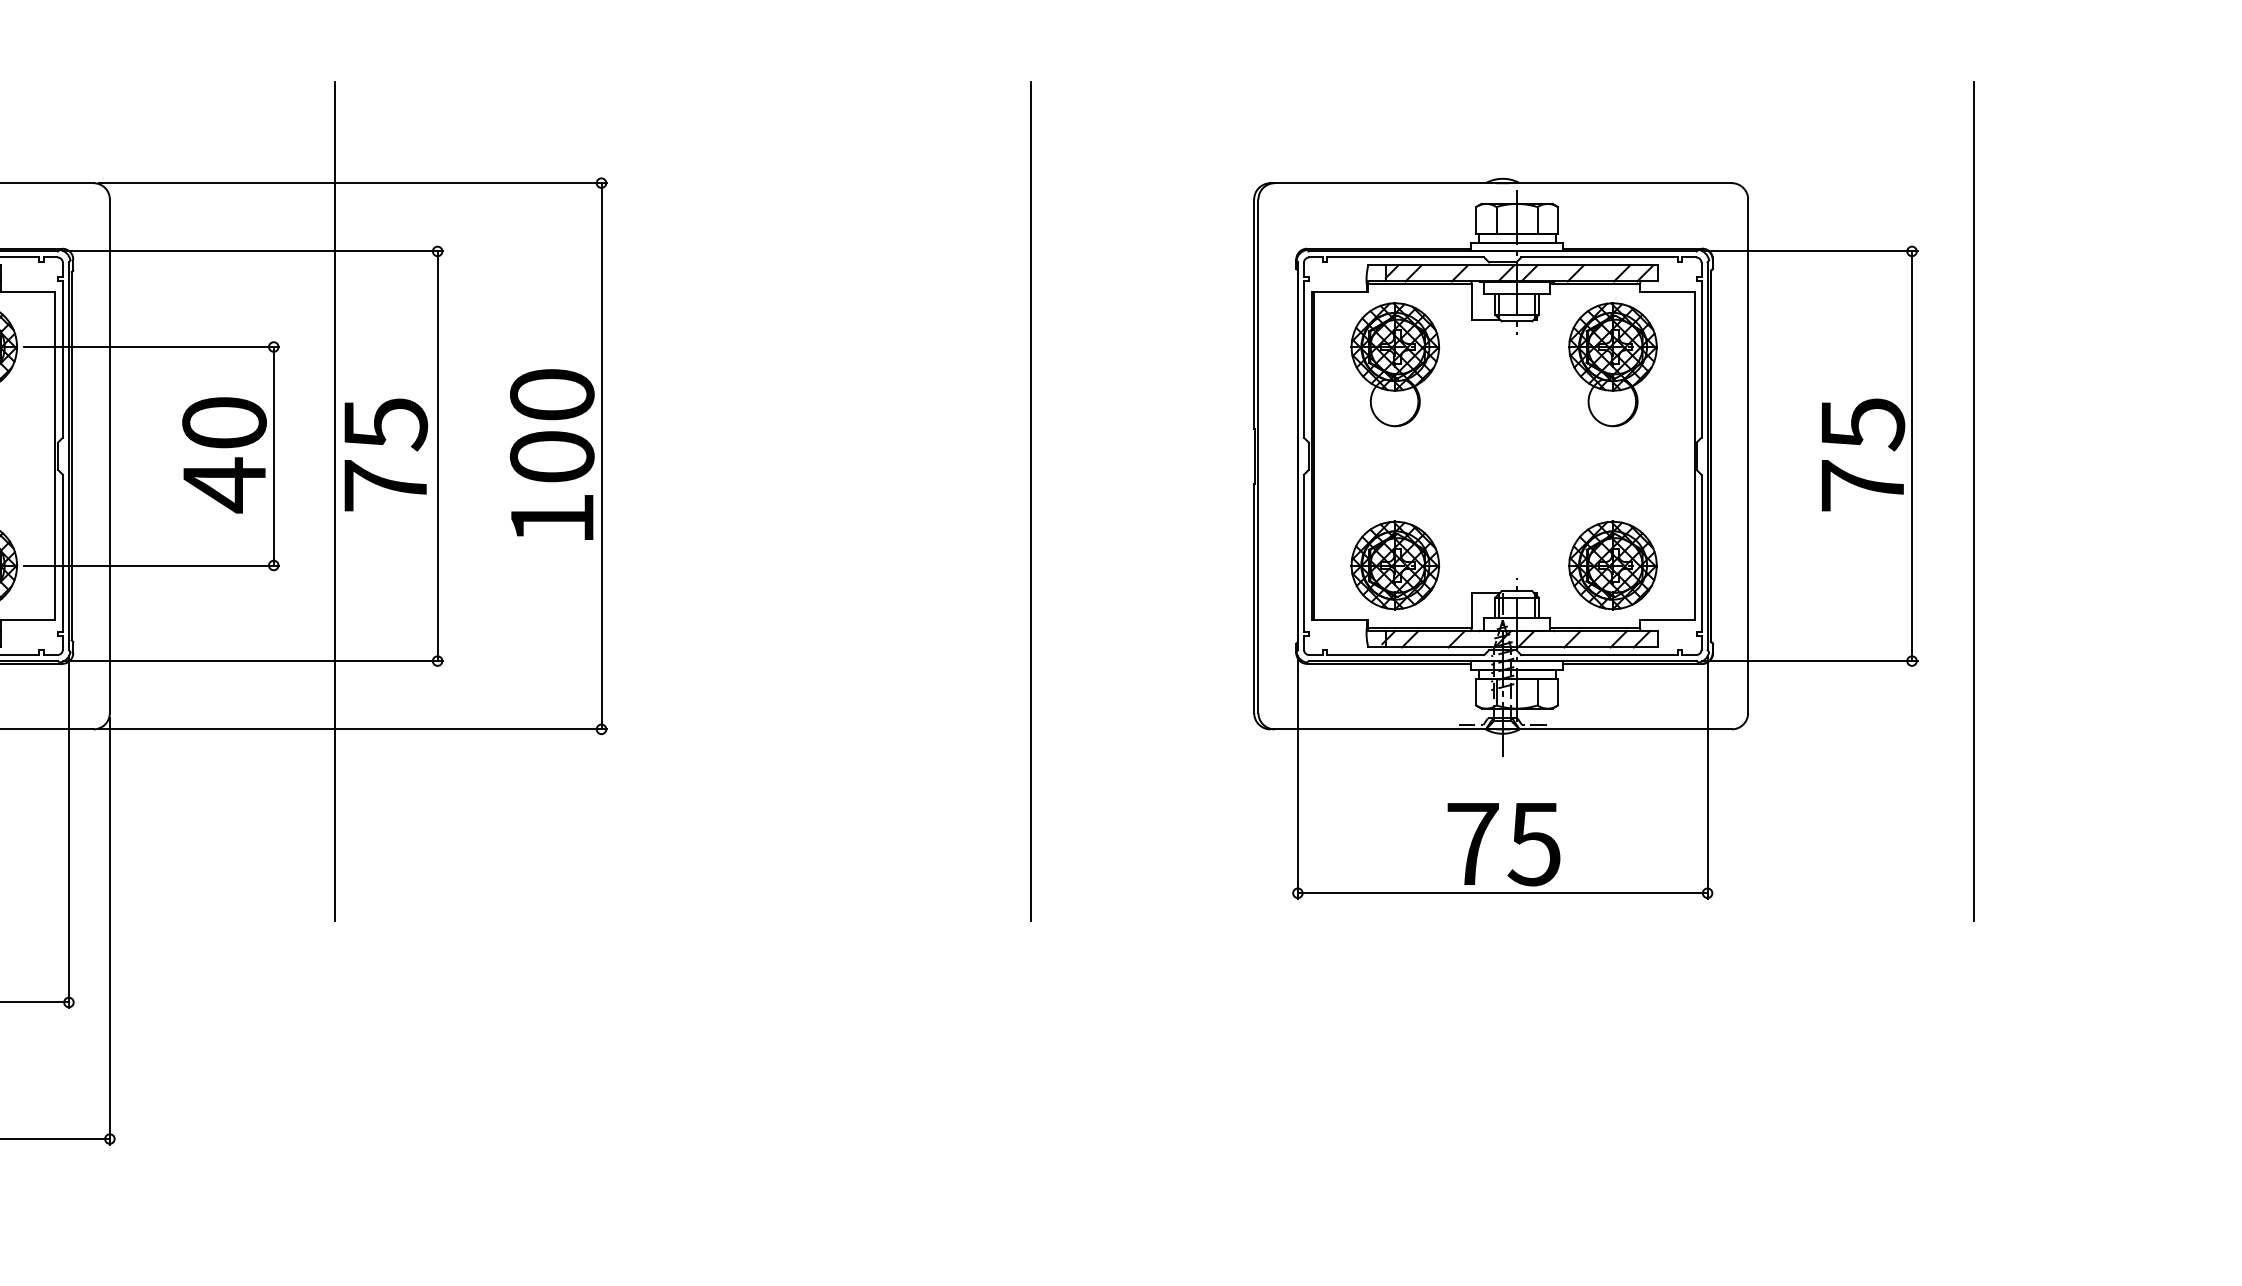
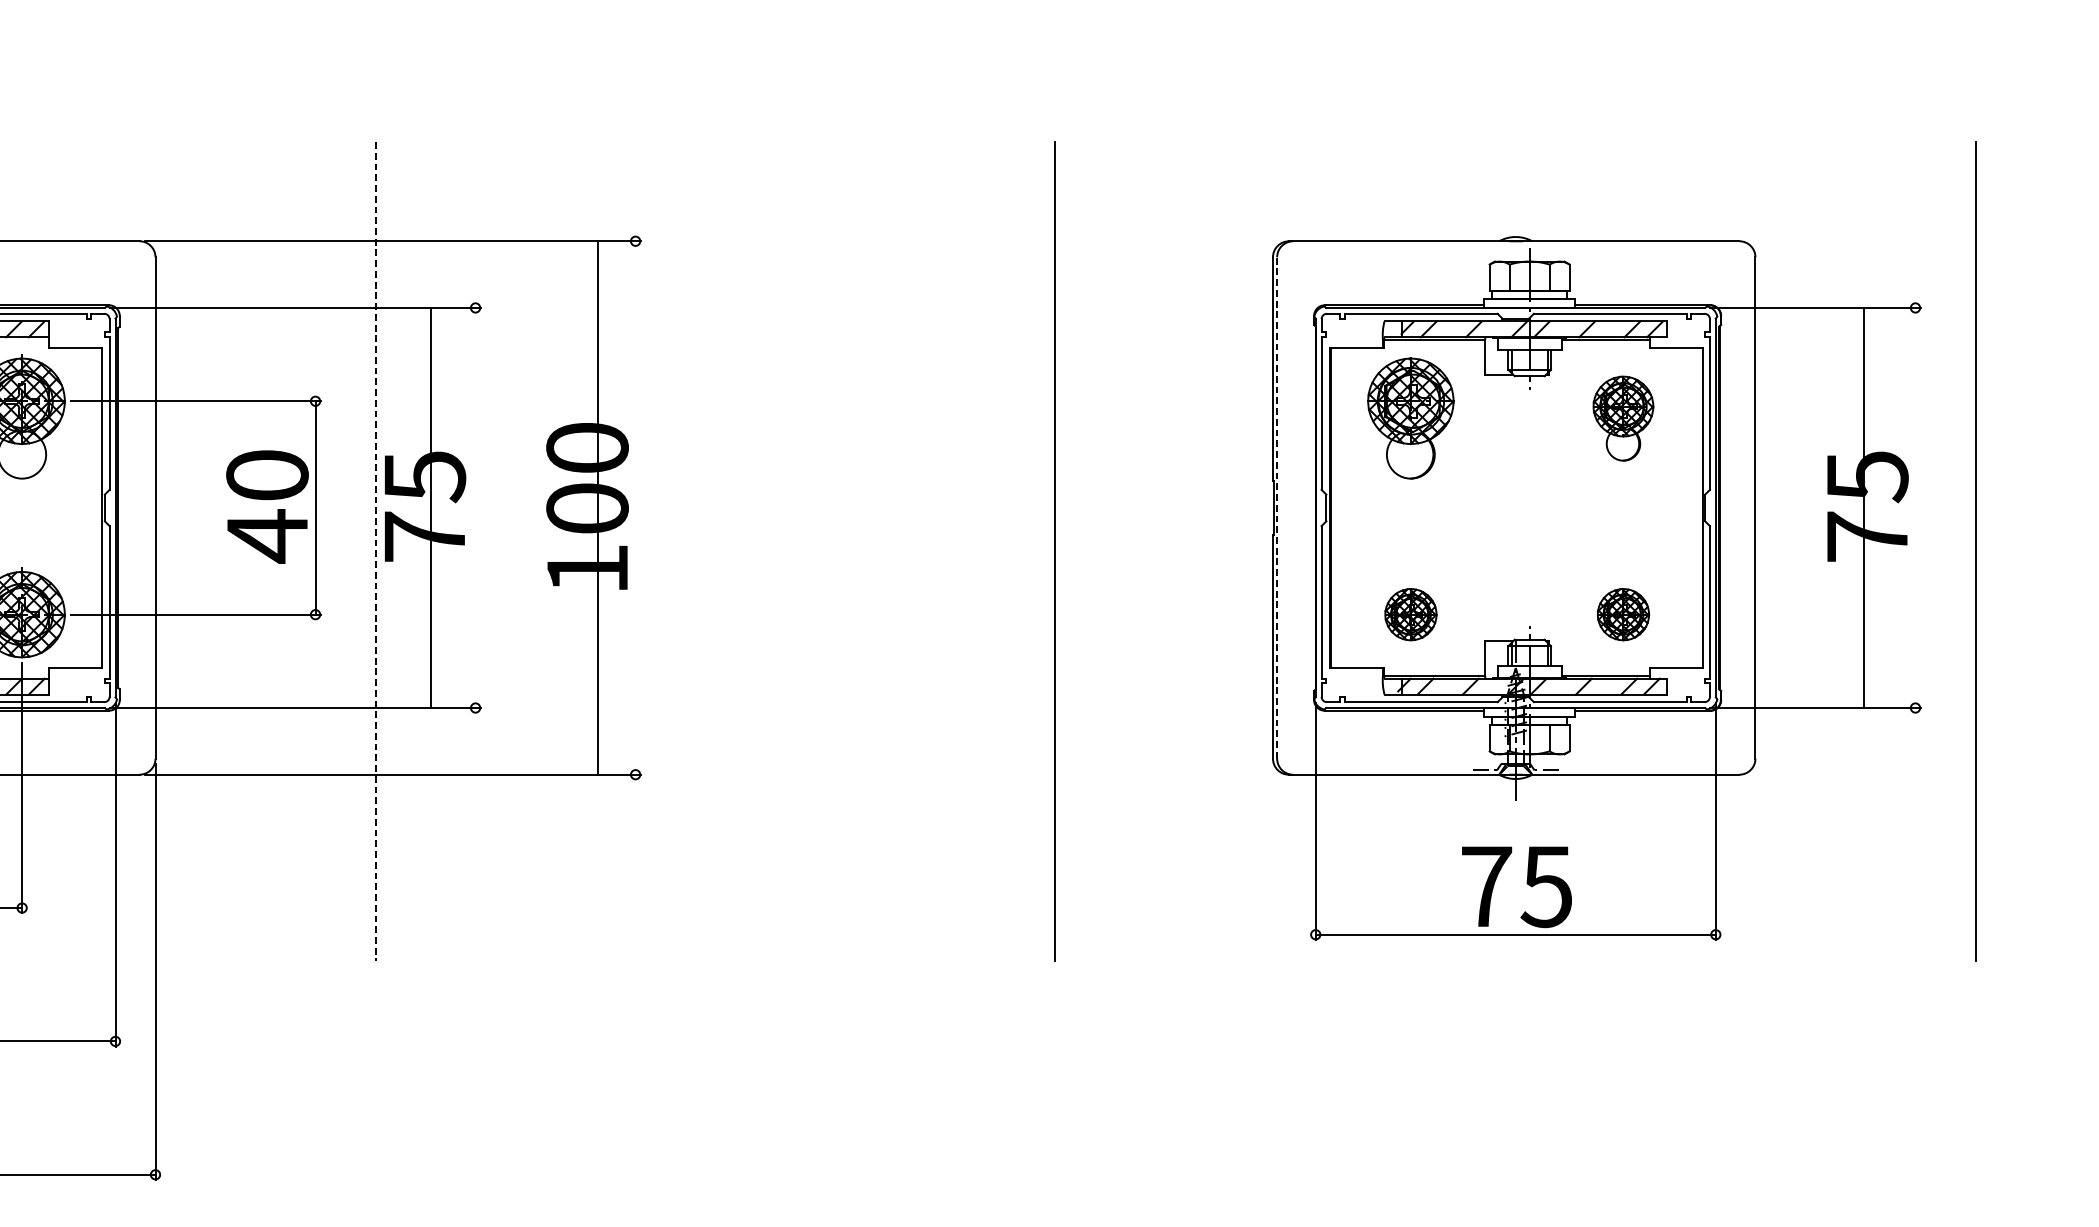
part: (1612, 364) -> (1622, 418), size x0.7
line: (437, 456) -> (430, 508), moved
line: (601, 456) -> (597, 508), moved
line: (1258, 456) -> (1277, 508), solid -> dashed
line: (1912, 456) -> (1864, 508), moved
line: (335, 501) -> (375, 552), solid -> dashed
part: (1395, 565) -> (1411, 614), size x0.6
part: (1612, 565) -> (1622, 614), size x0.6

